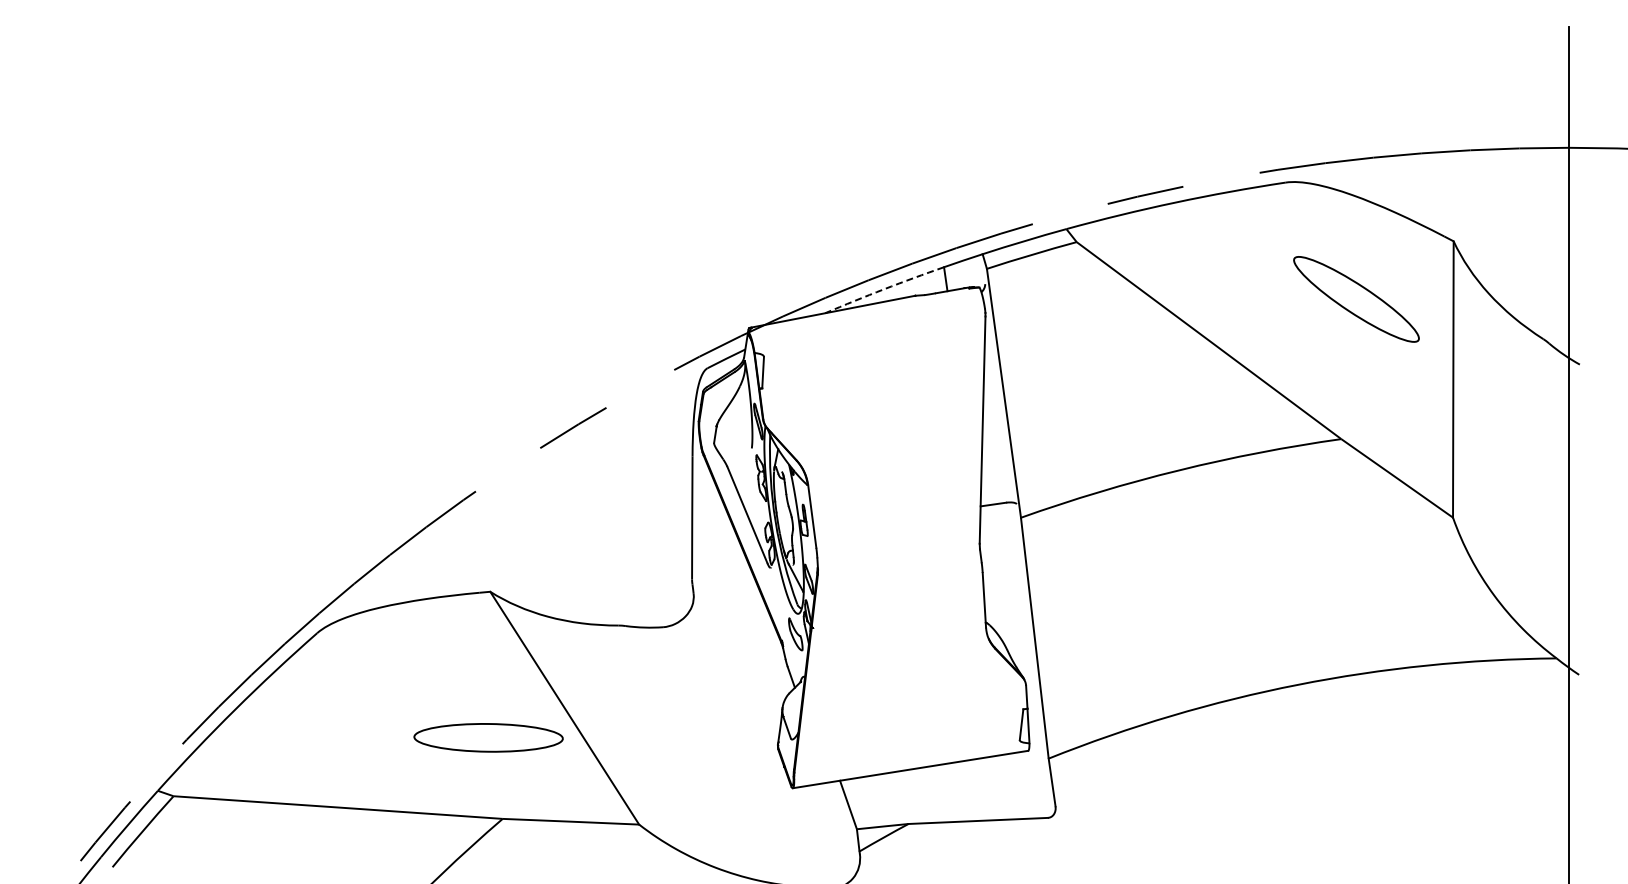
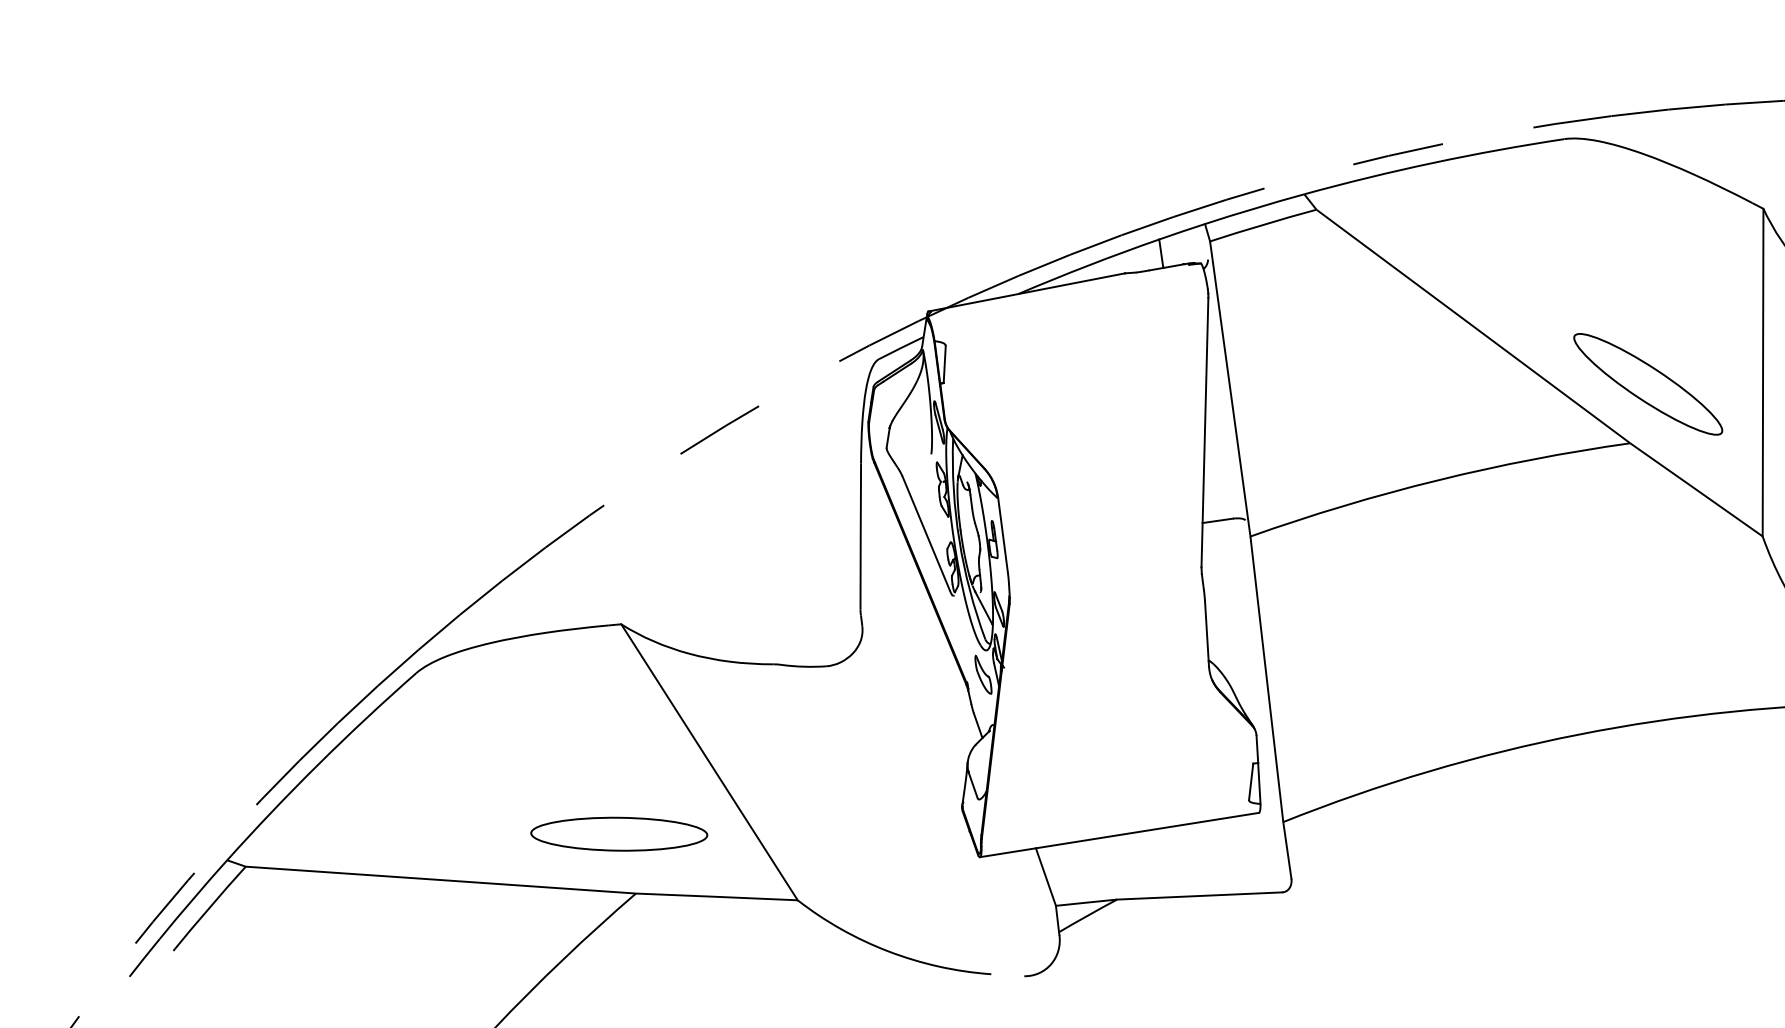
arc: (884, 289) -> (1088, 265), dashed -> solid
part: (1356, 299) -> (1648, 384), moved
part: (488, 737) -> (619, 833), moved

